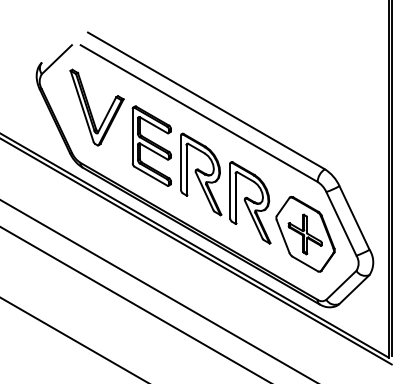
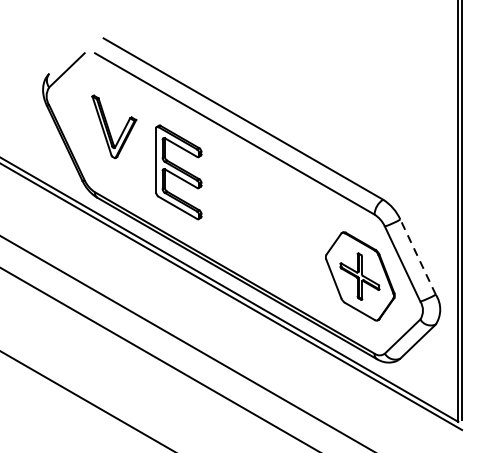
part: (96, 107) -> (113, 126), size x0.7
part: (225, 188) -> (265, 222), removed
line: (354, 217) -> (418, 256), solid -> dashed

